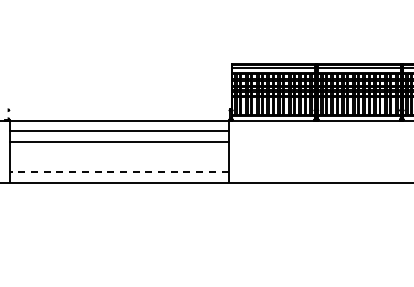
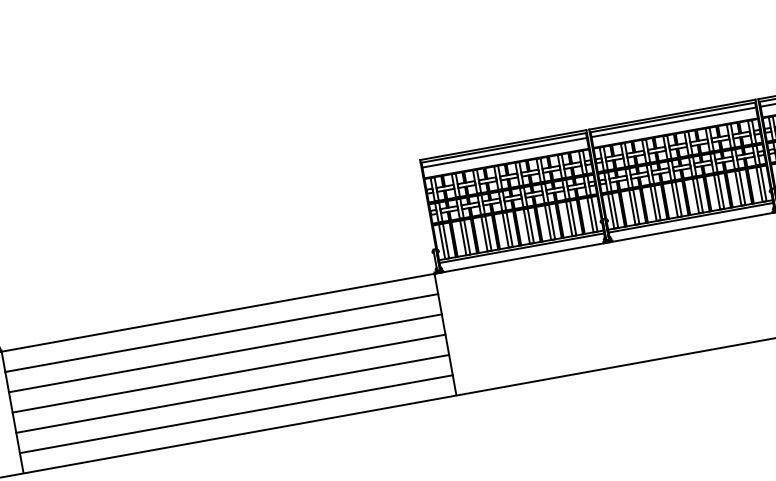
line: (118, 151) -> (227, 373), added
line: (118, 162) -> (231, 394), added
line: (118, 172) -> (235, 414), dashed -> solid

